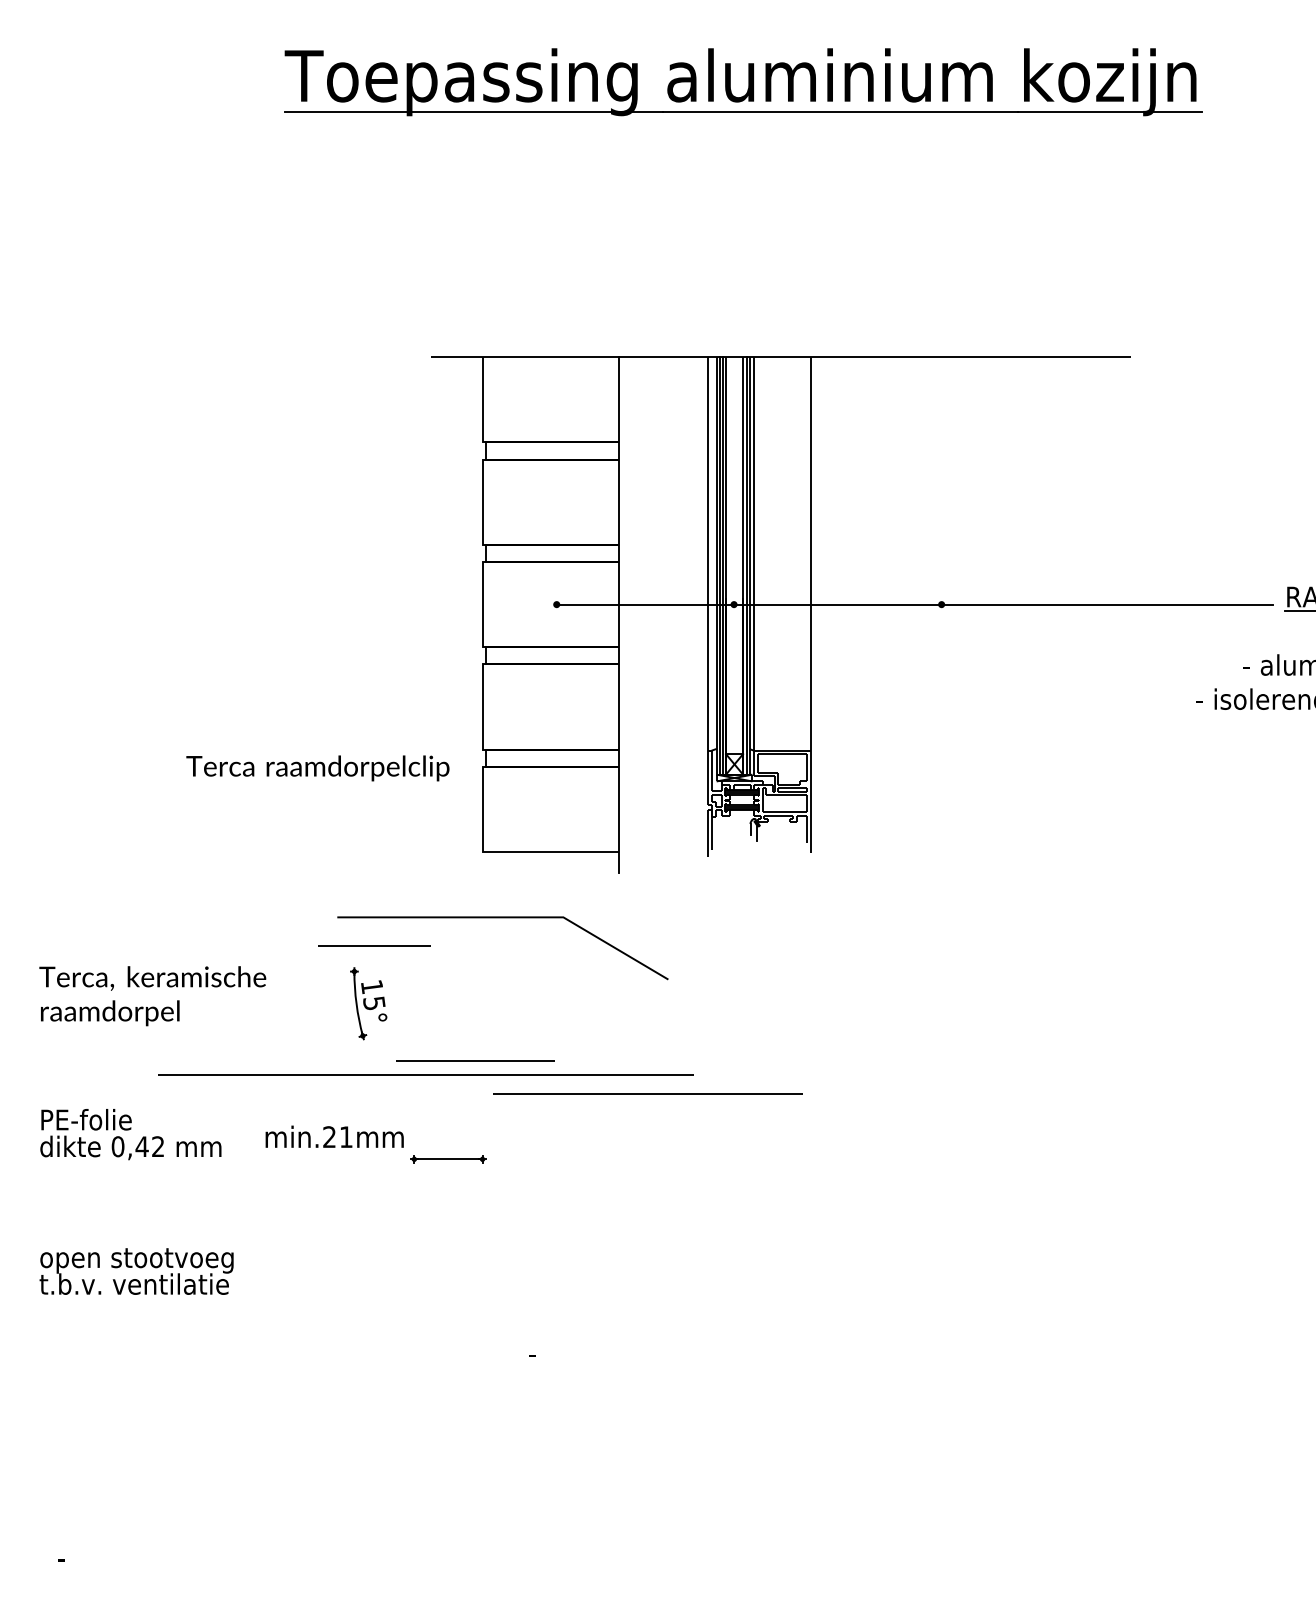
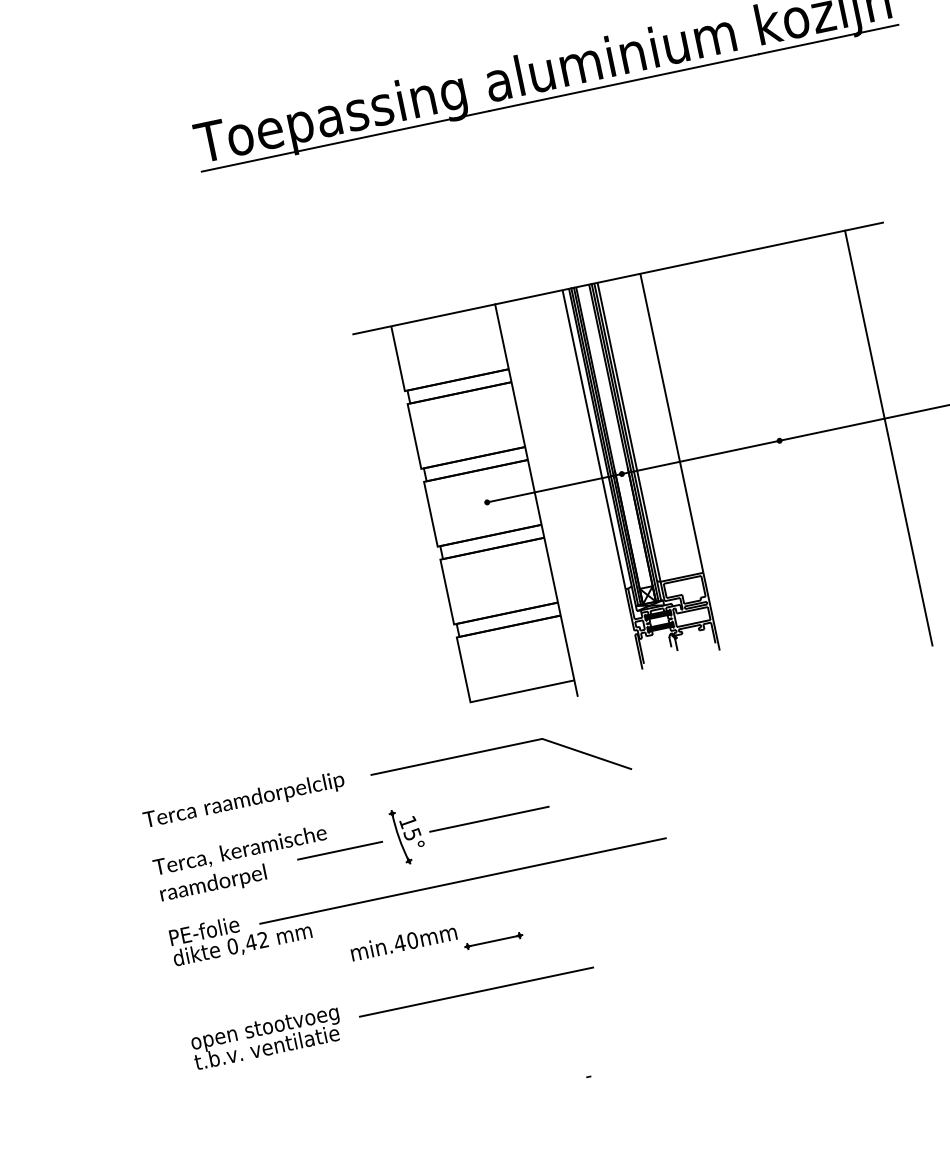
line: (1079, 630) -> (888, 438), added
text: (317, 768) -> (243, 801), moved
line: (374, 945) -> (339, 850), moved
line: (475, 1060) -> (489, 819), moved
line: (647, 1093) -> (475, 991), moved
text: (130, 1134) -> (240, 935), moved
text: (337, 1137) -> (405, 942), min.21mm -> min.40mm
text: (136, 1271) -> (266, 1037), moved

